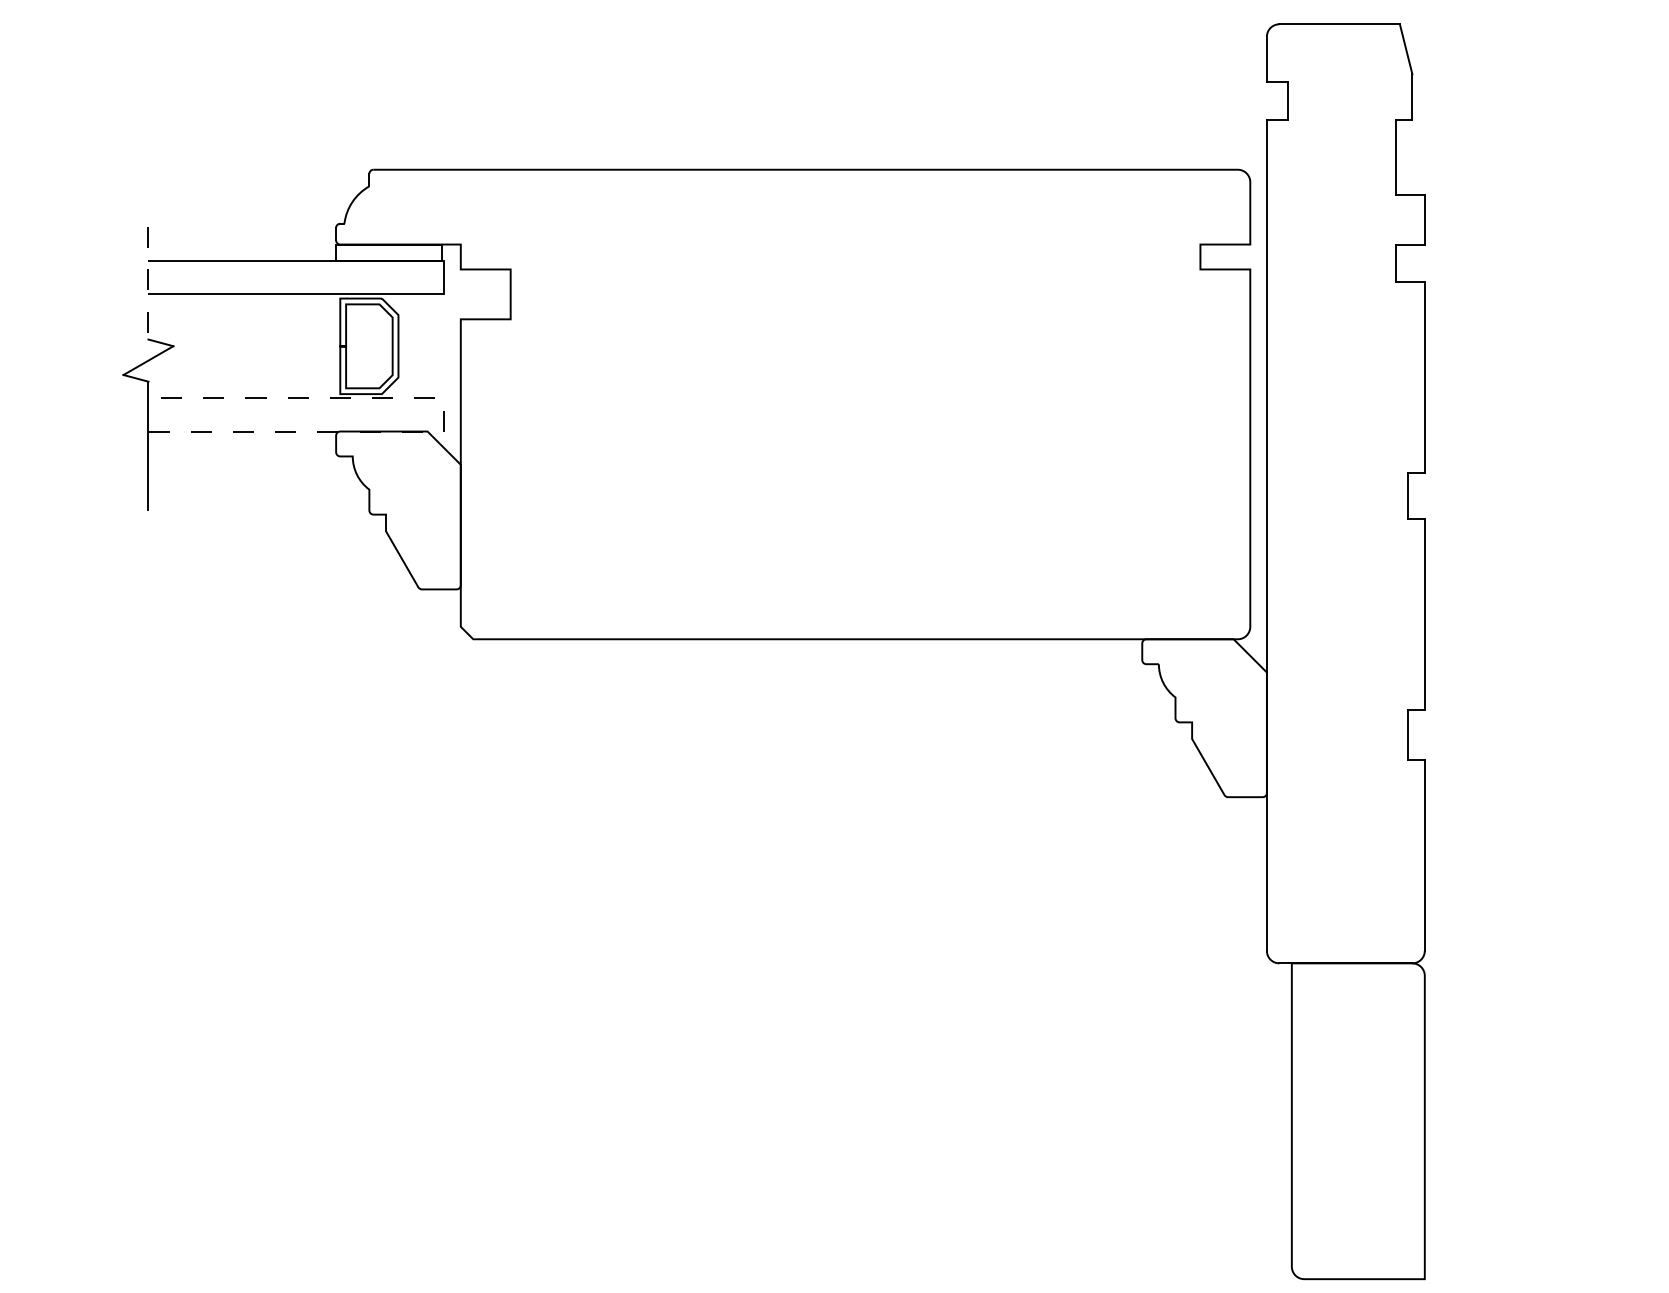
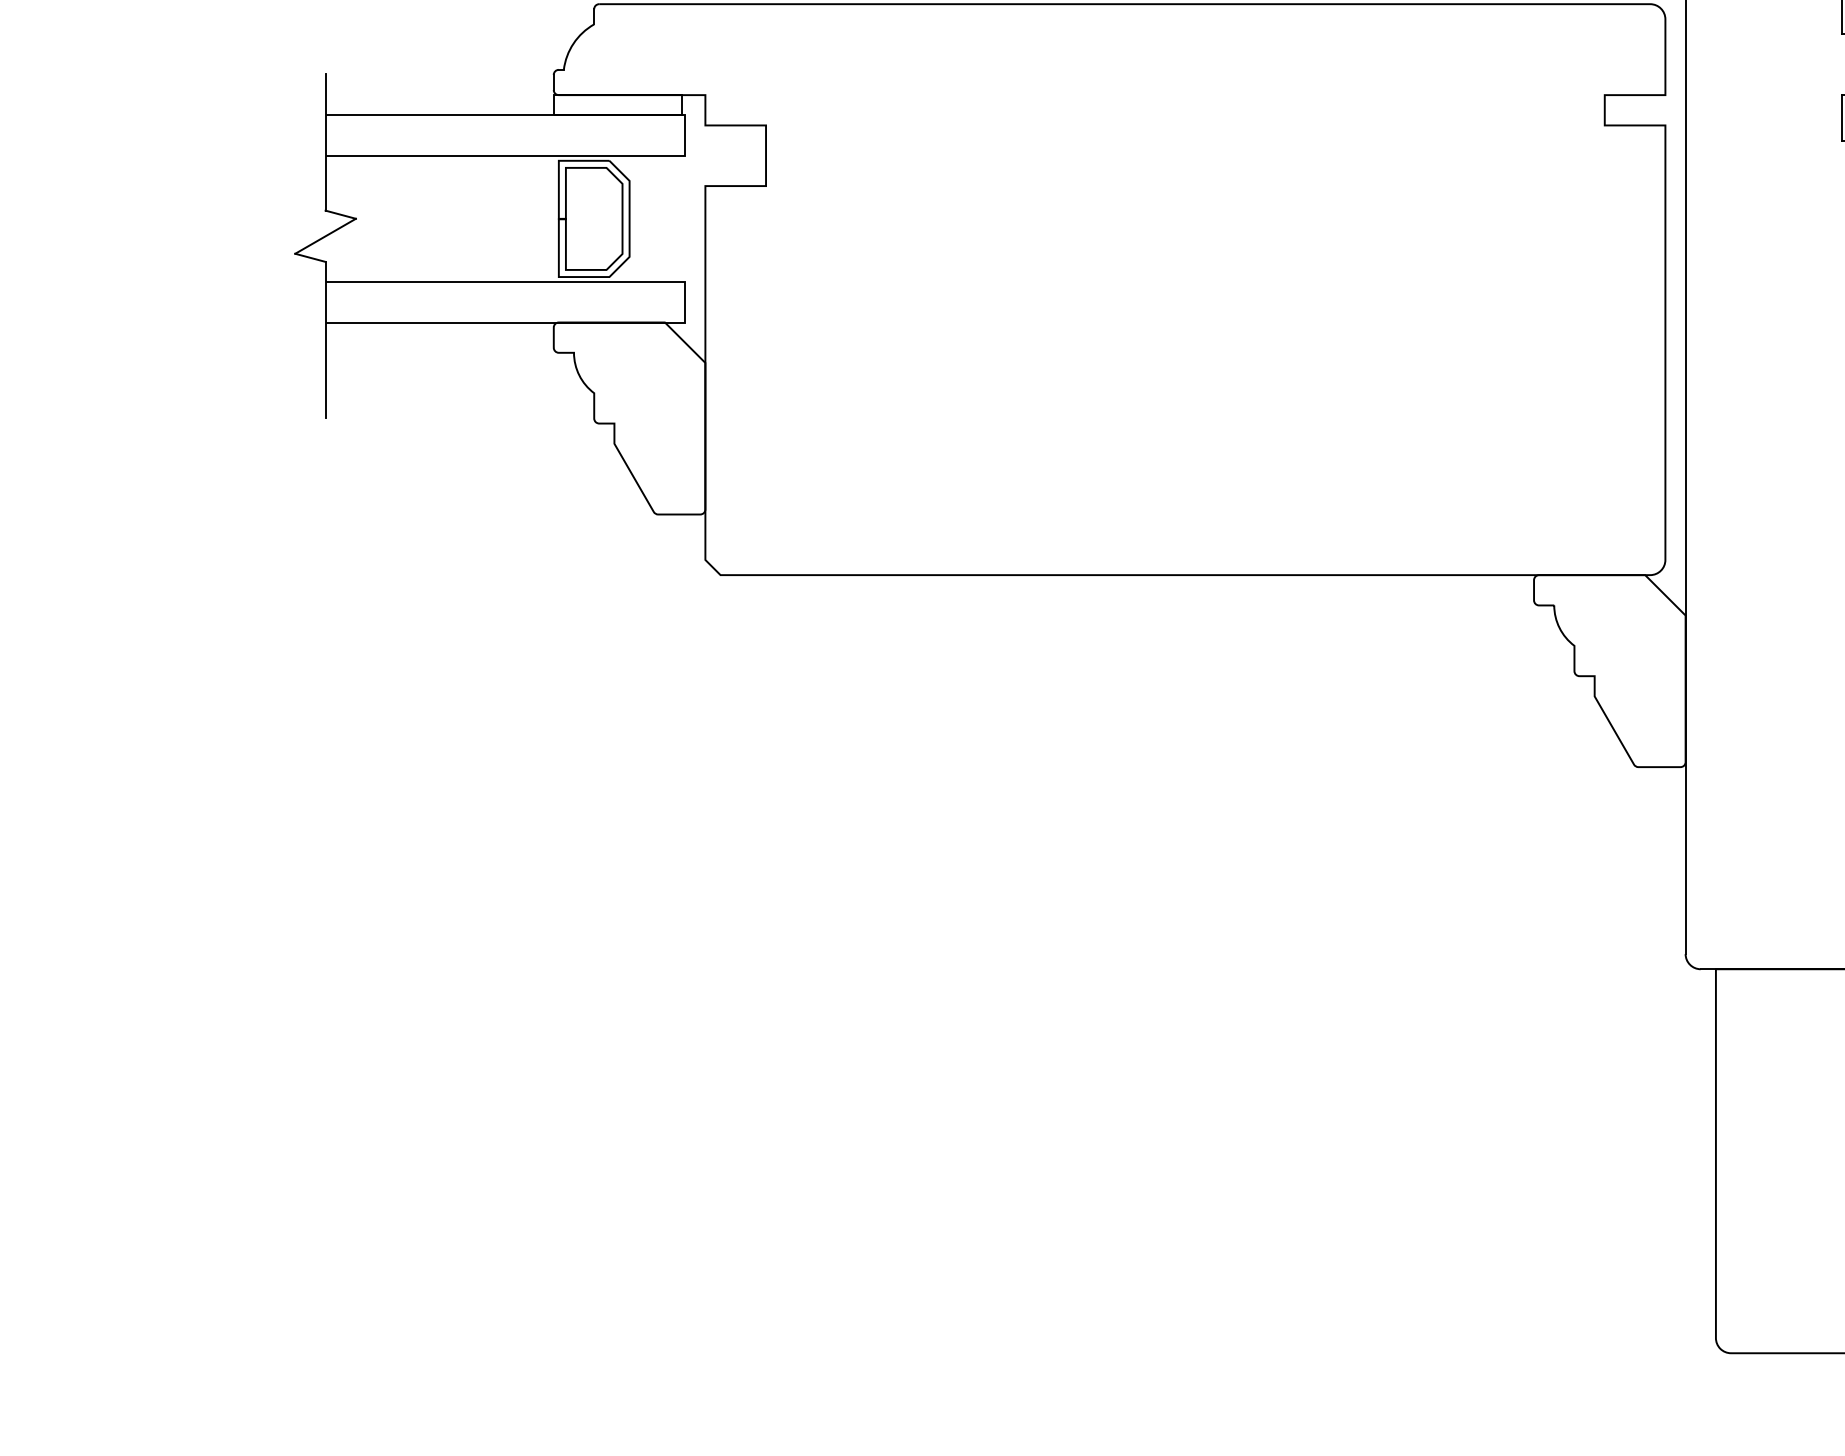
line: (148, 283) -> (325, 142), dashed -> solid
line: (444, 414) -> (685, 301), dashed -> solid

